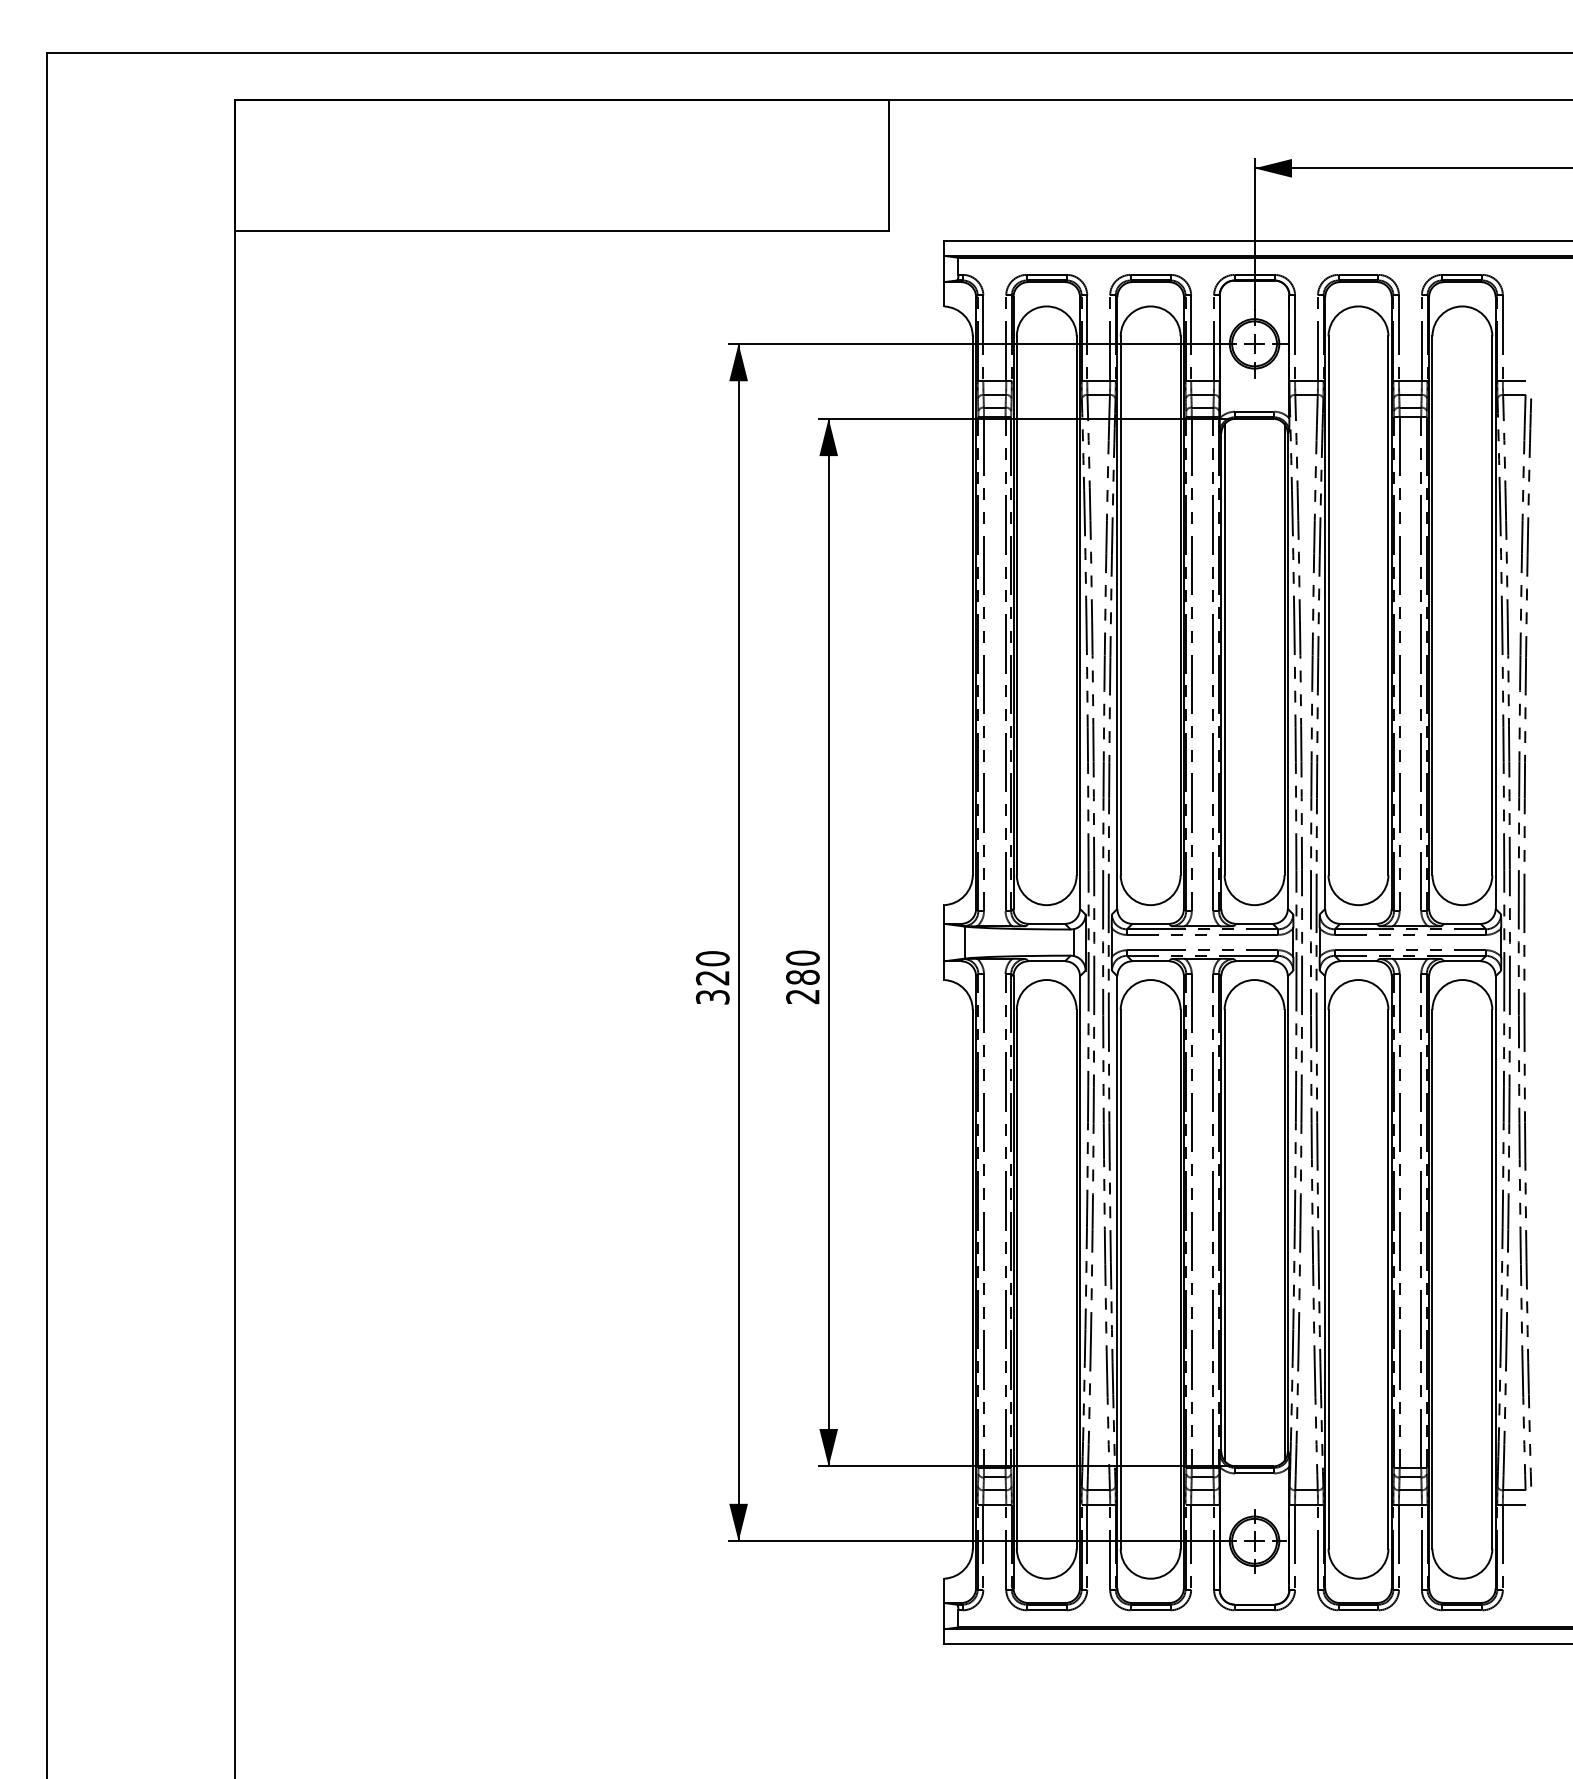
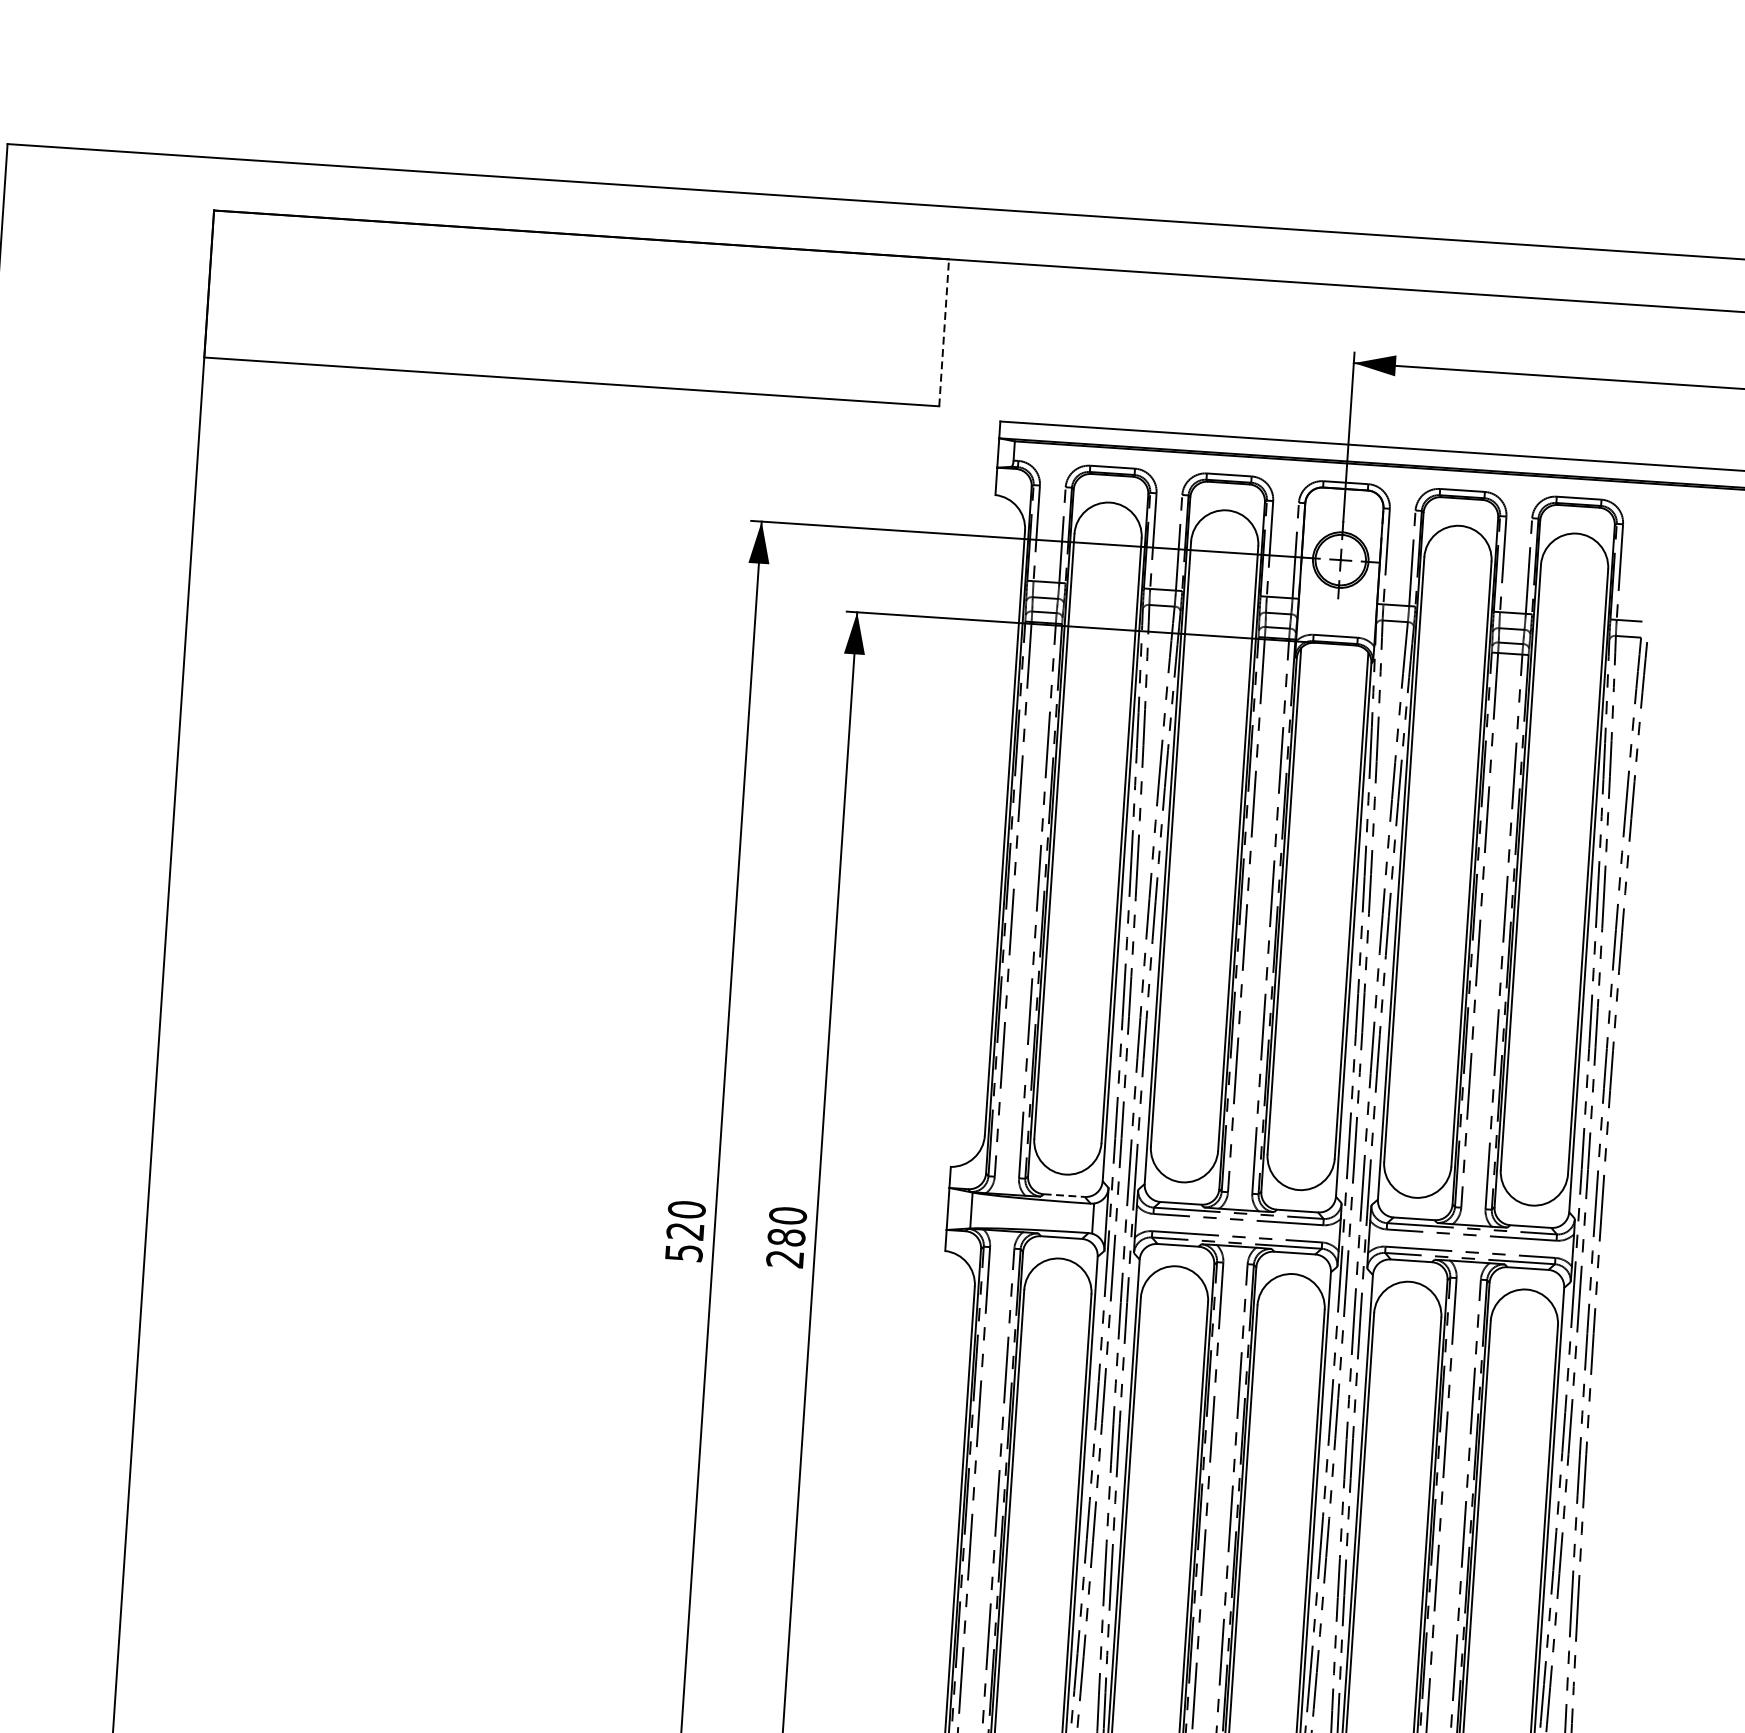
line: (889, 165) -> (944, 332), solid -> dashed
line: (1047, 923) -> (1065, 1195), solid -> dashed
text: (712, 997) -> (683, 1253), 320 -> 520

